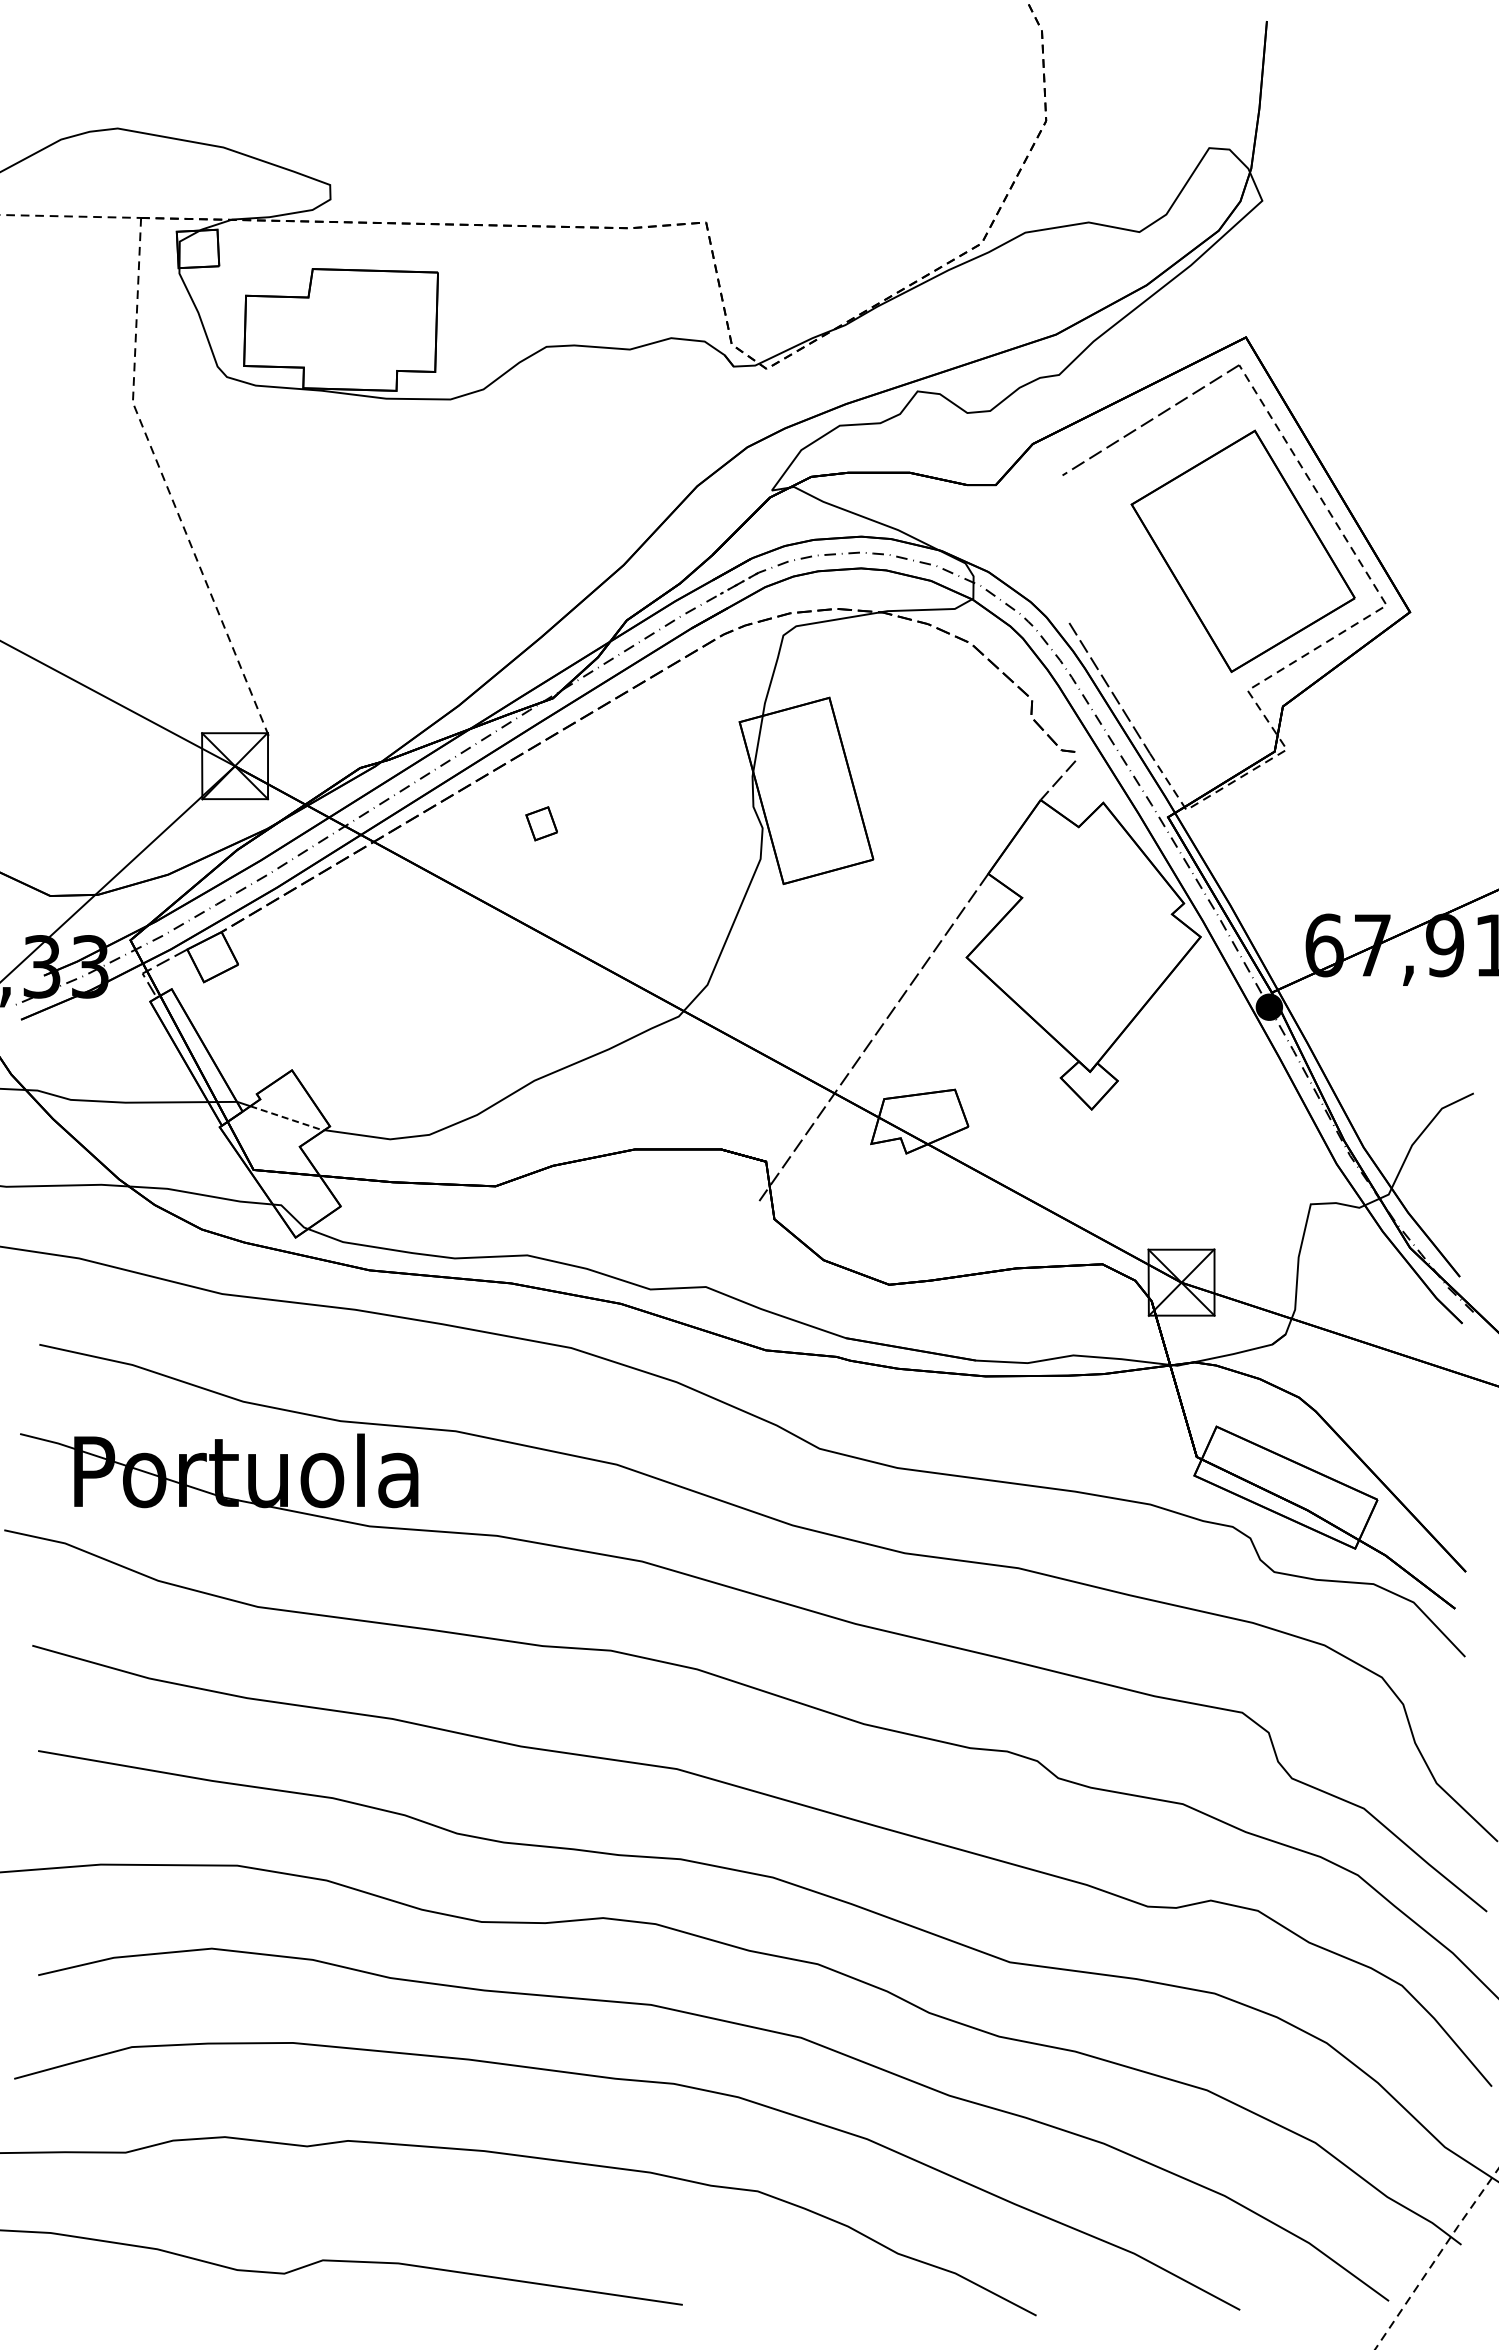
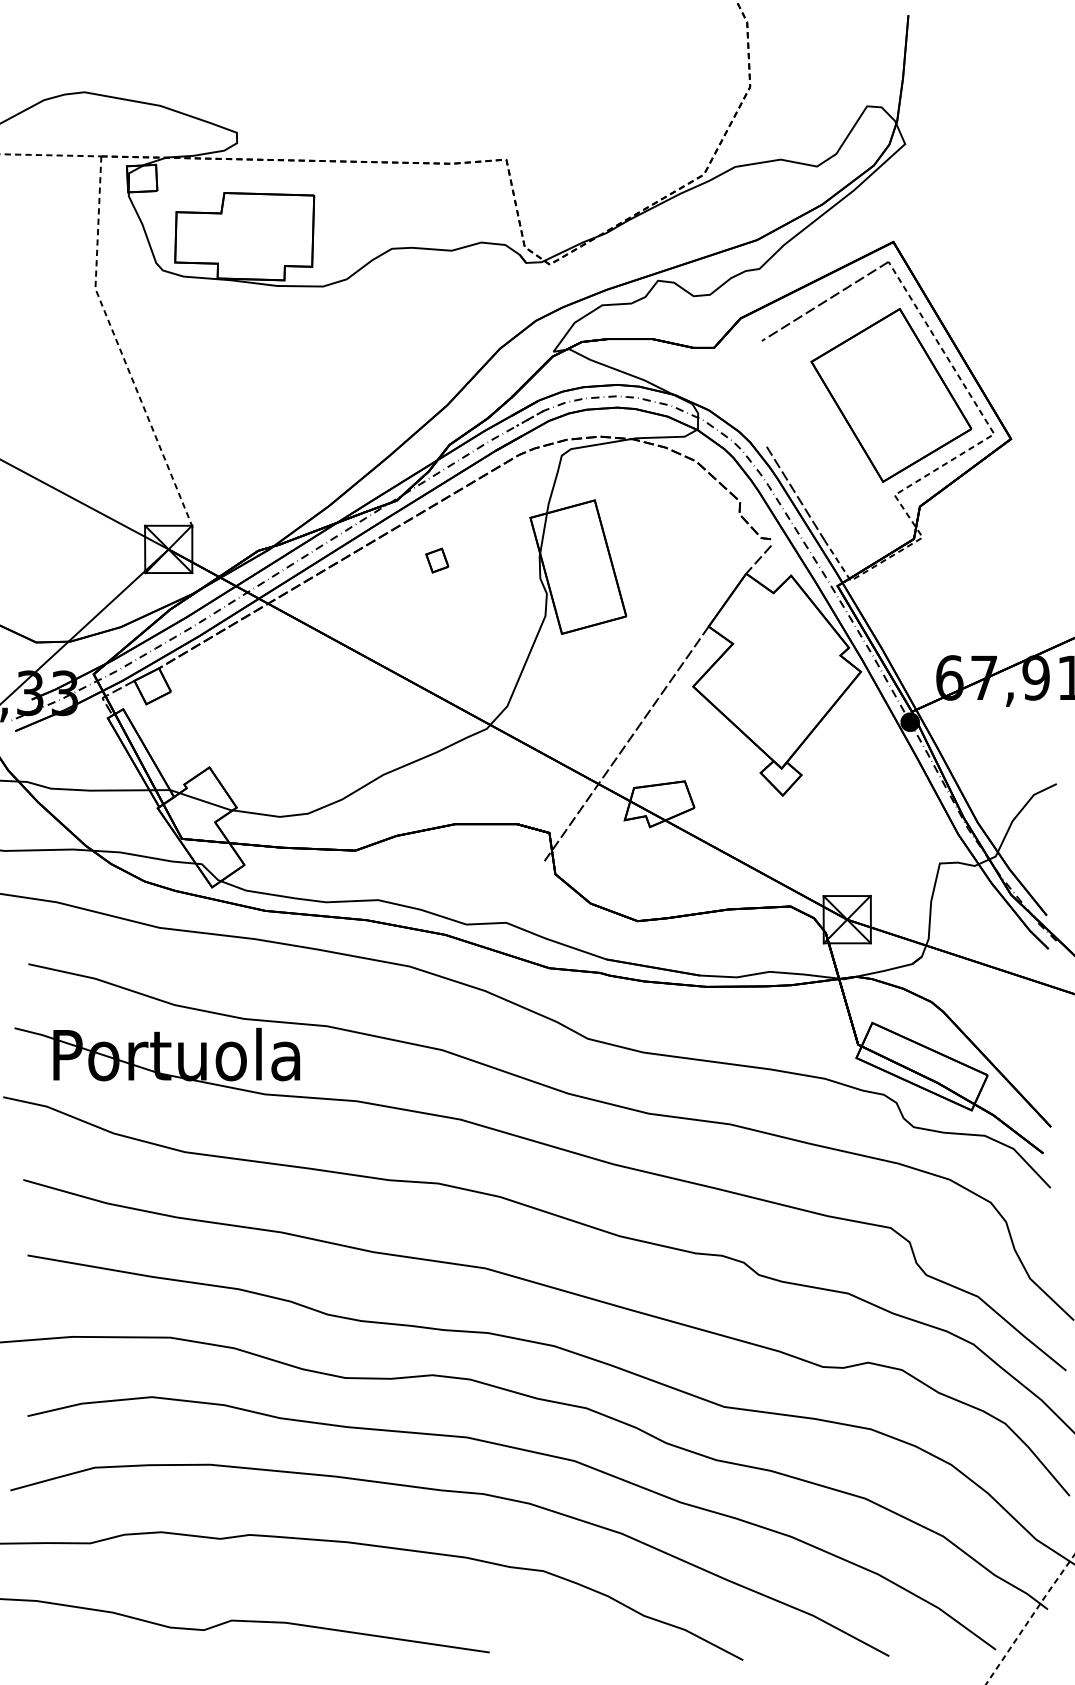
part: (541, 823) -> (437, 560), moved
line: (288, 1118) -> (207, 801), dashed -> solid

